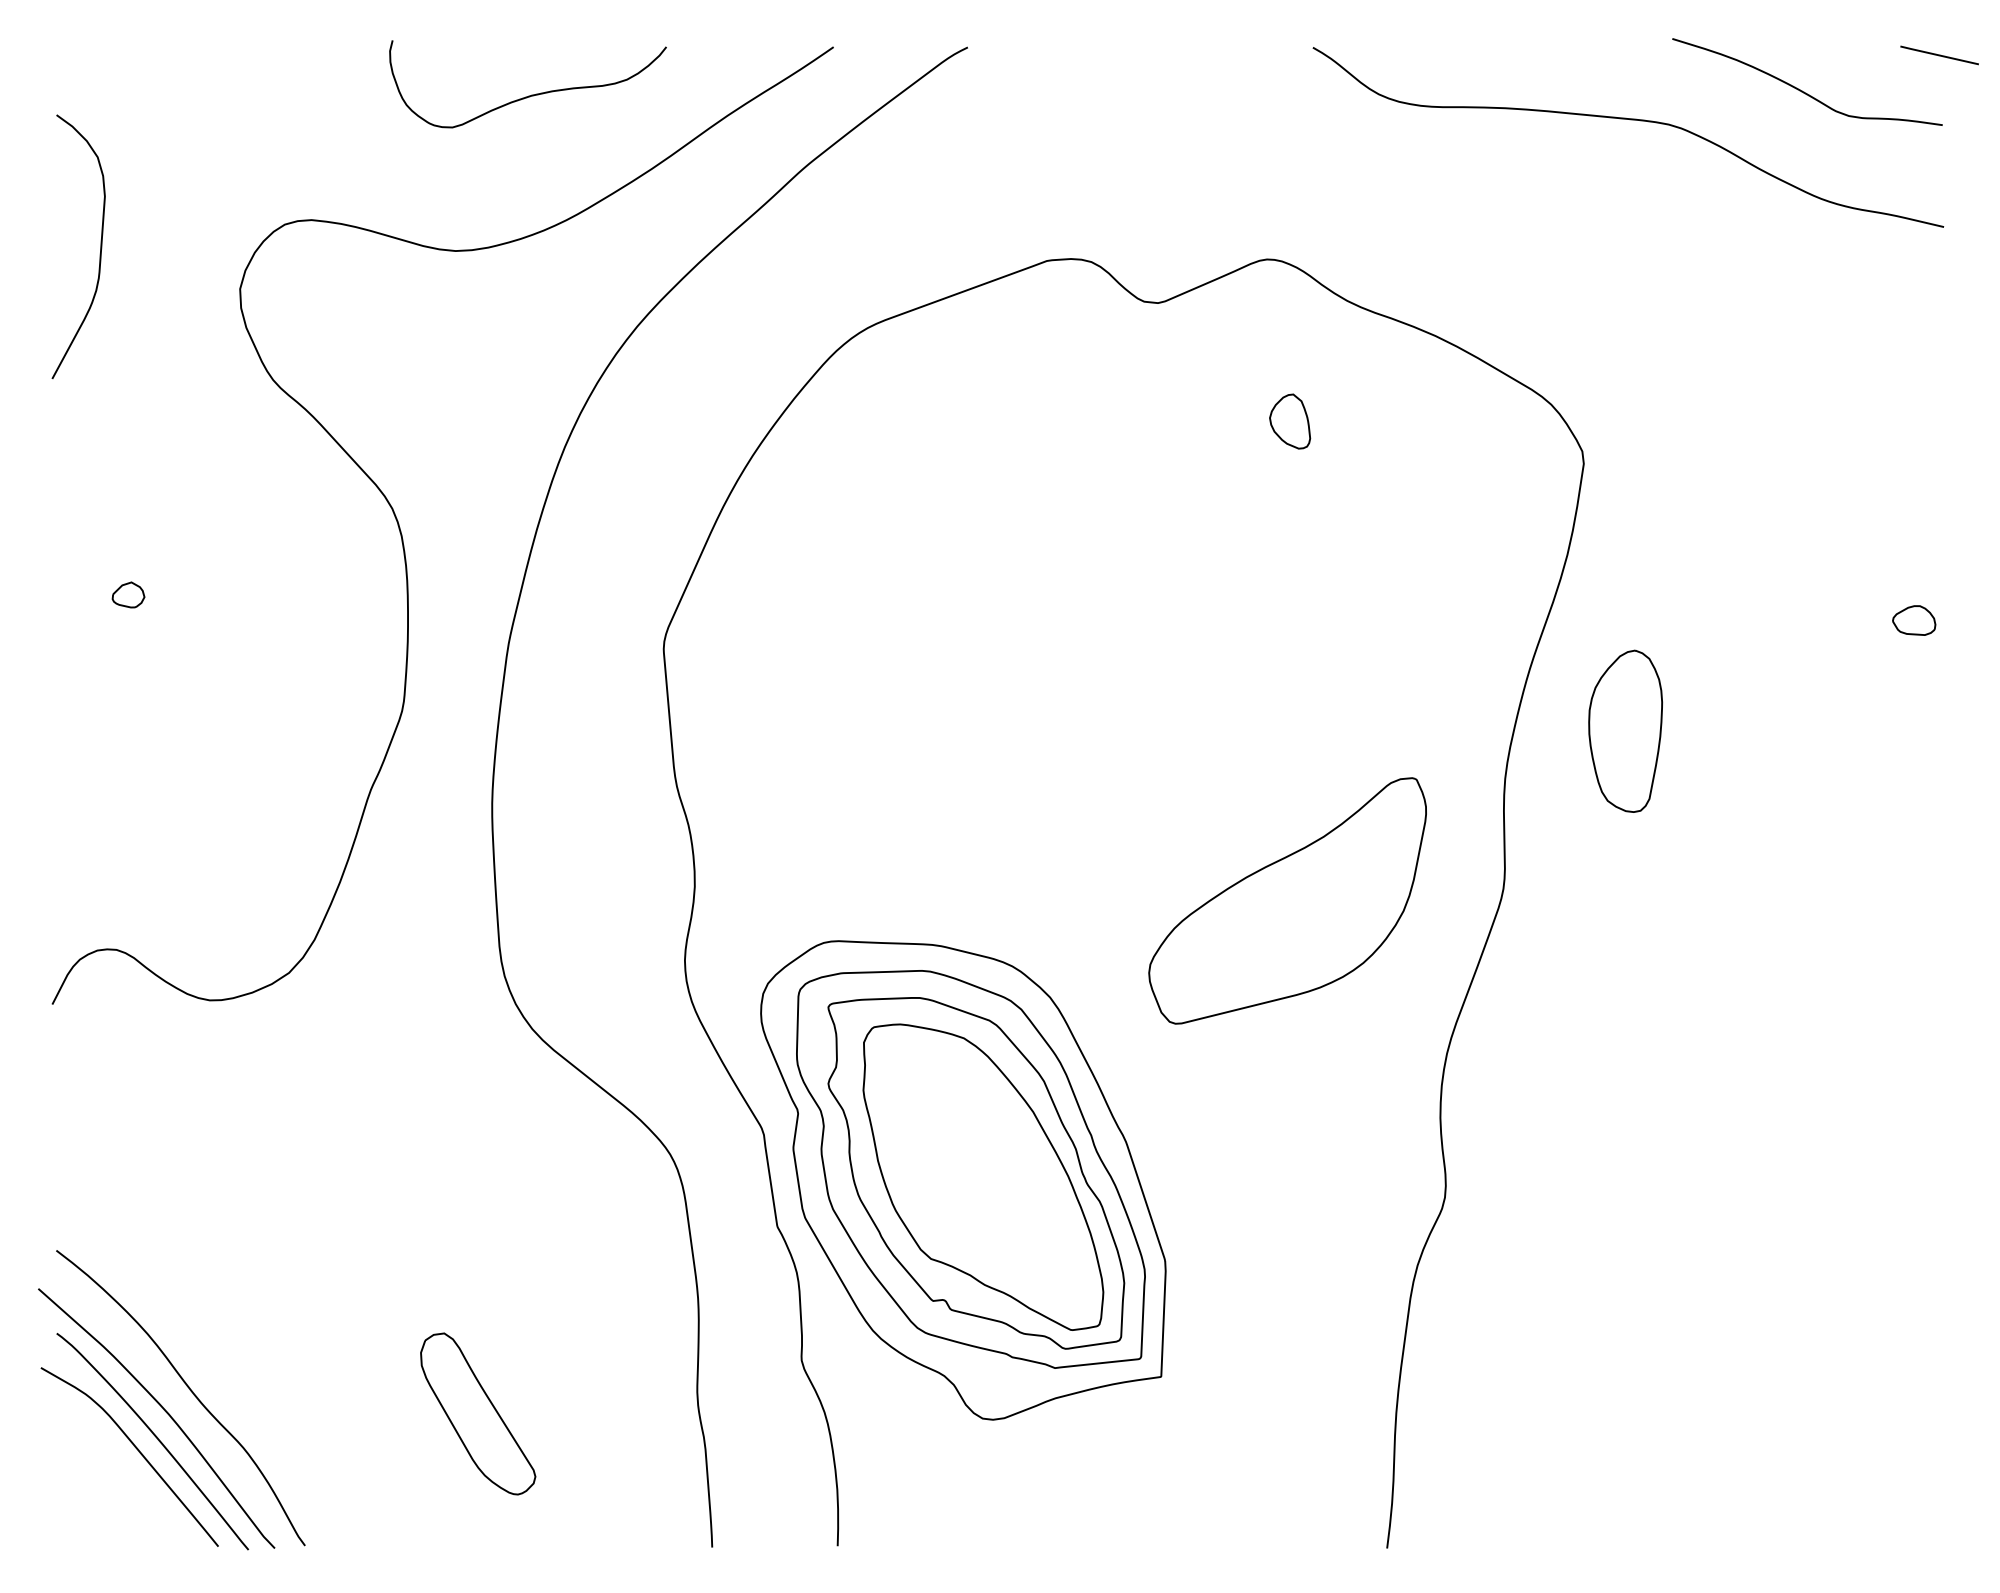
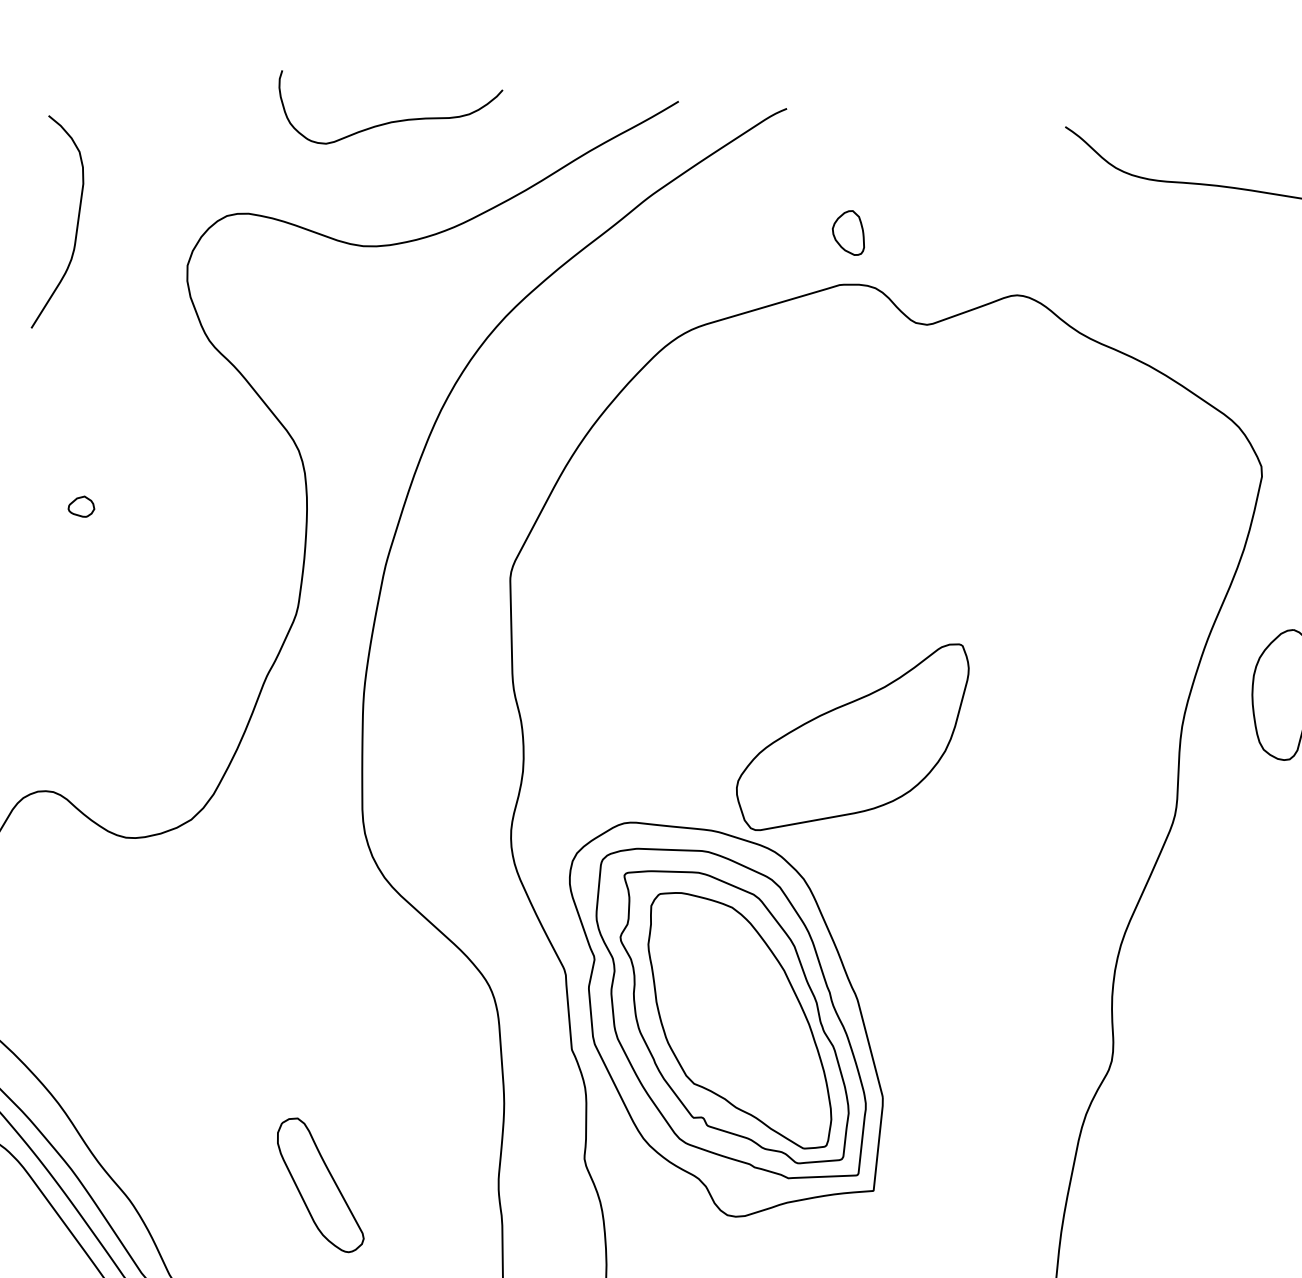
curve: (531, 94) -> (391, 121), moved
part: (1290, 421) -> (849, 232), moved
part: (1287, 900) -> (852, 736), moved

